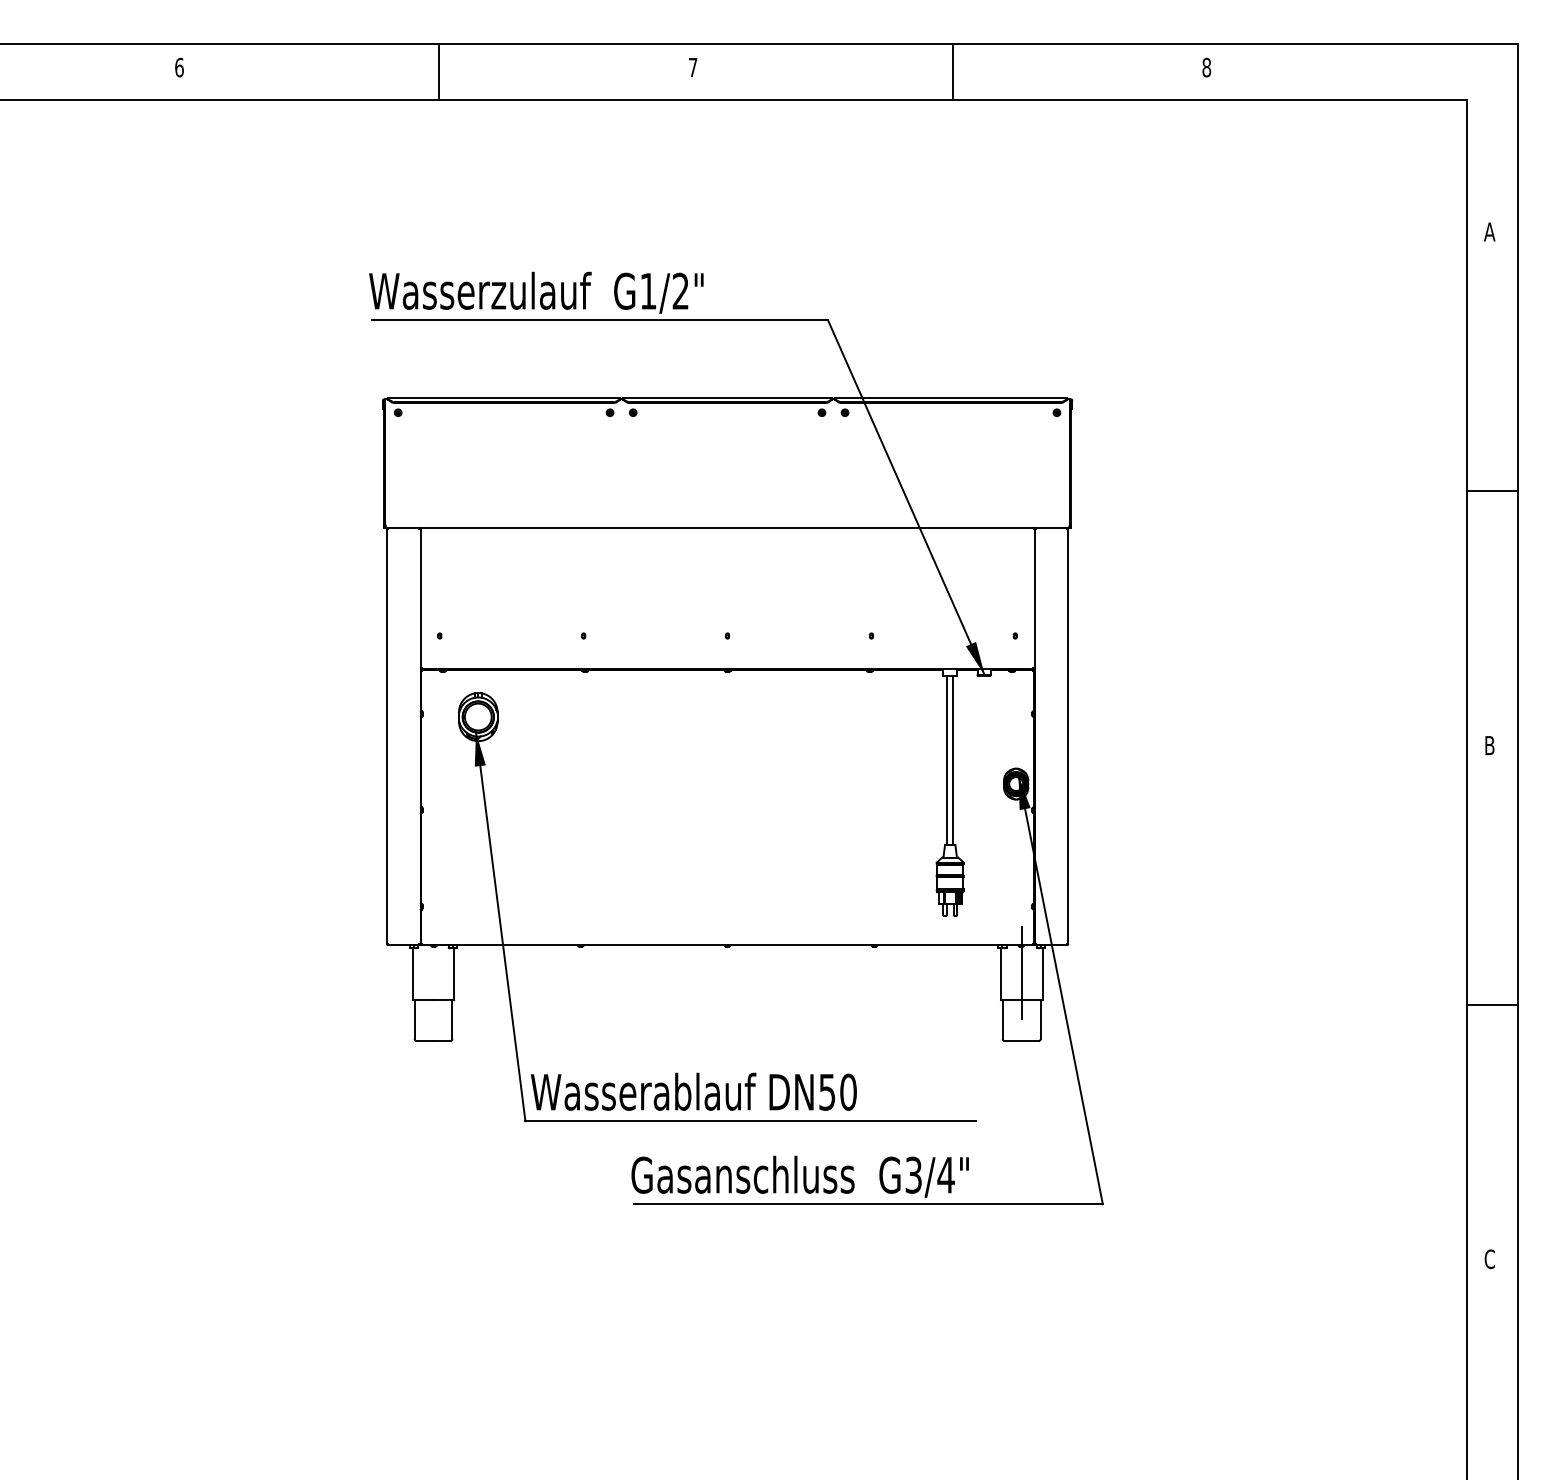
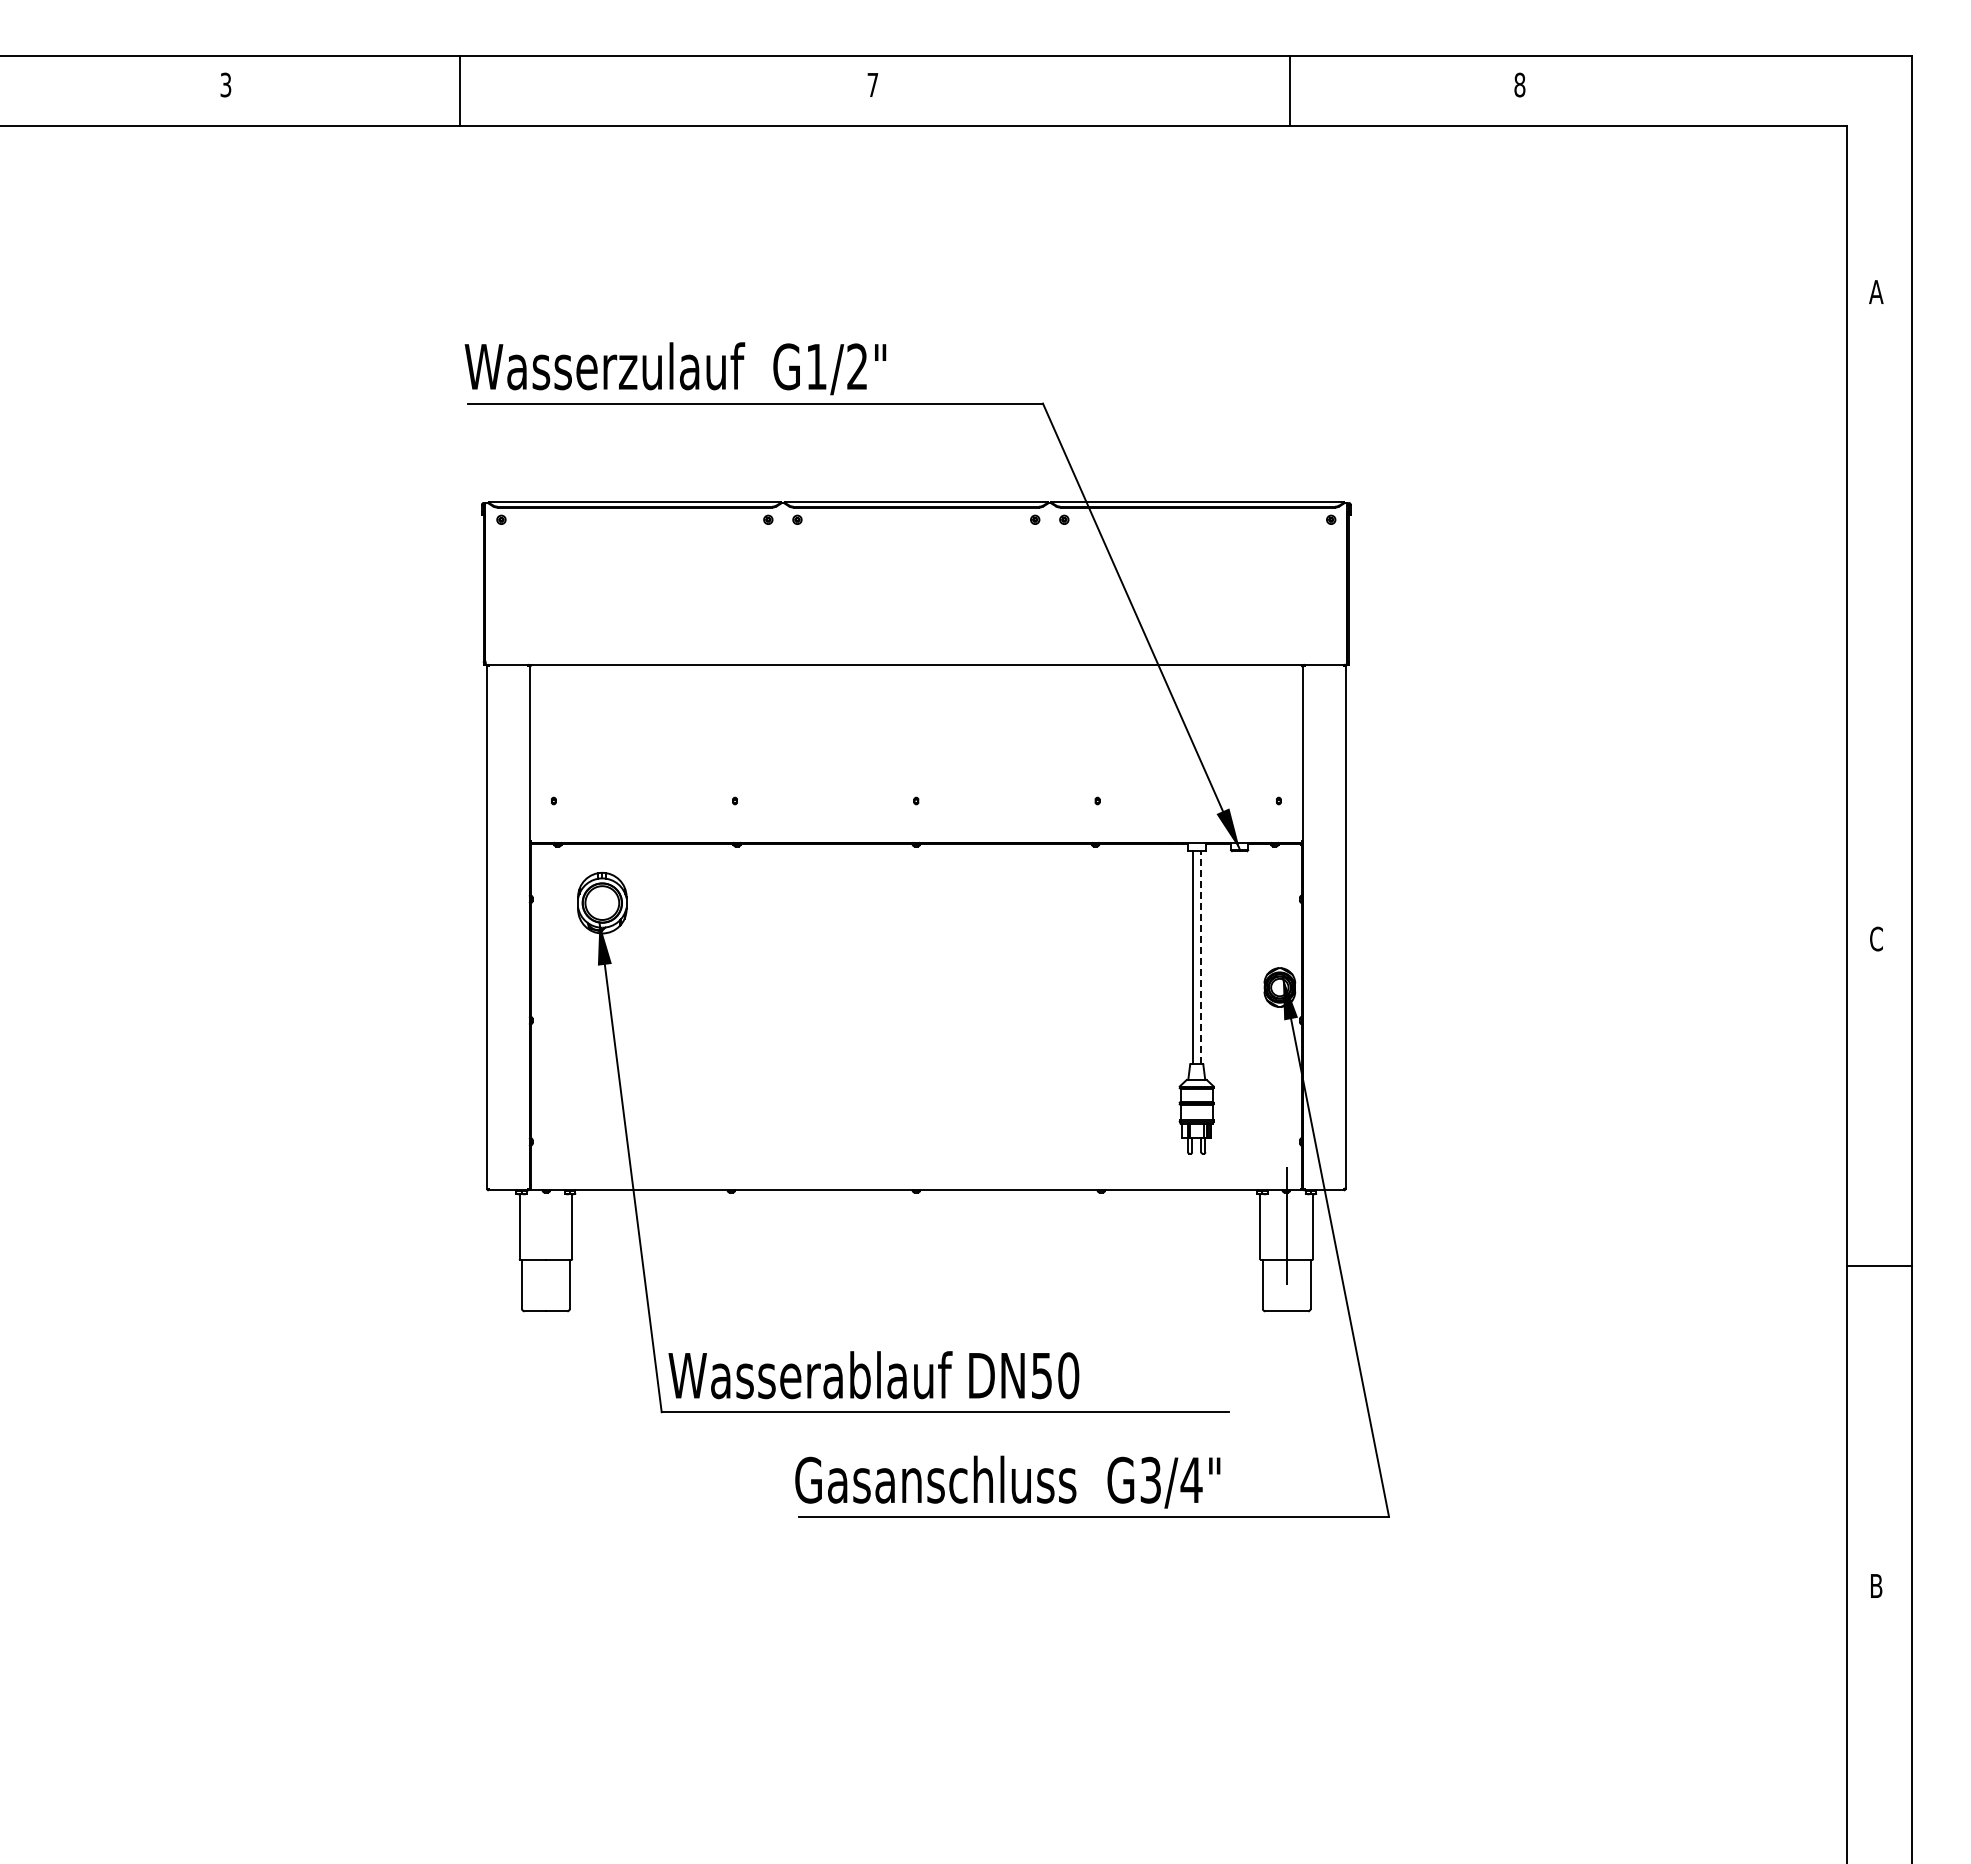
text: (179, 67) -> (225, 84), 6 -> 3
line: (439, 71) -> (460, 90), moved
line: (953, 71) -> (1290, 90), moved
line: (1492, 491) -> (1879, 618), removed
text: (1489, 745) -> (1876, 938), B -> C
line: (953, 760) -> (1200, 957), solid -> dashed
text: (1489, 1258) -> (1876, 1585), C -> B

